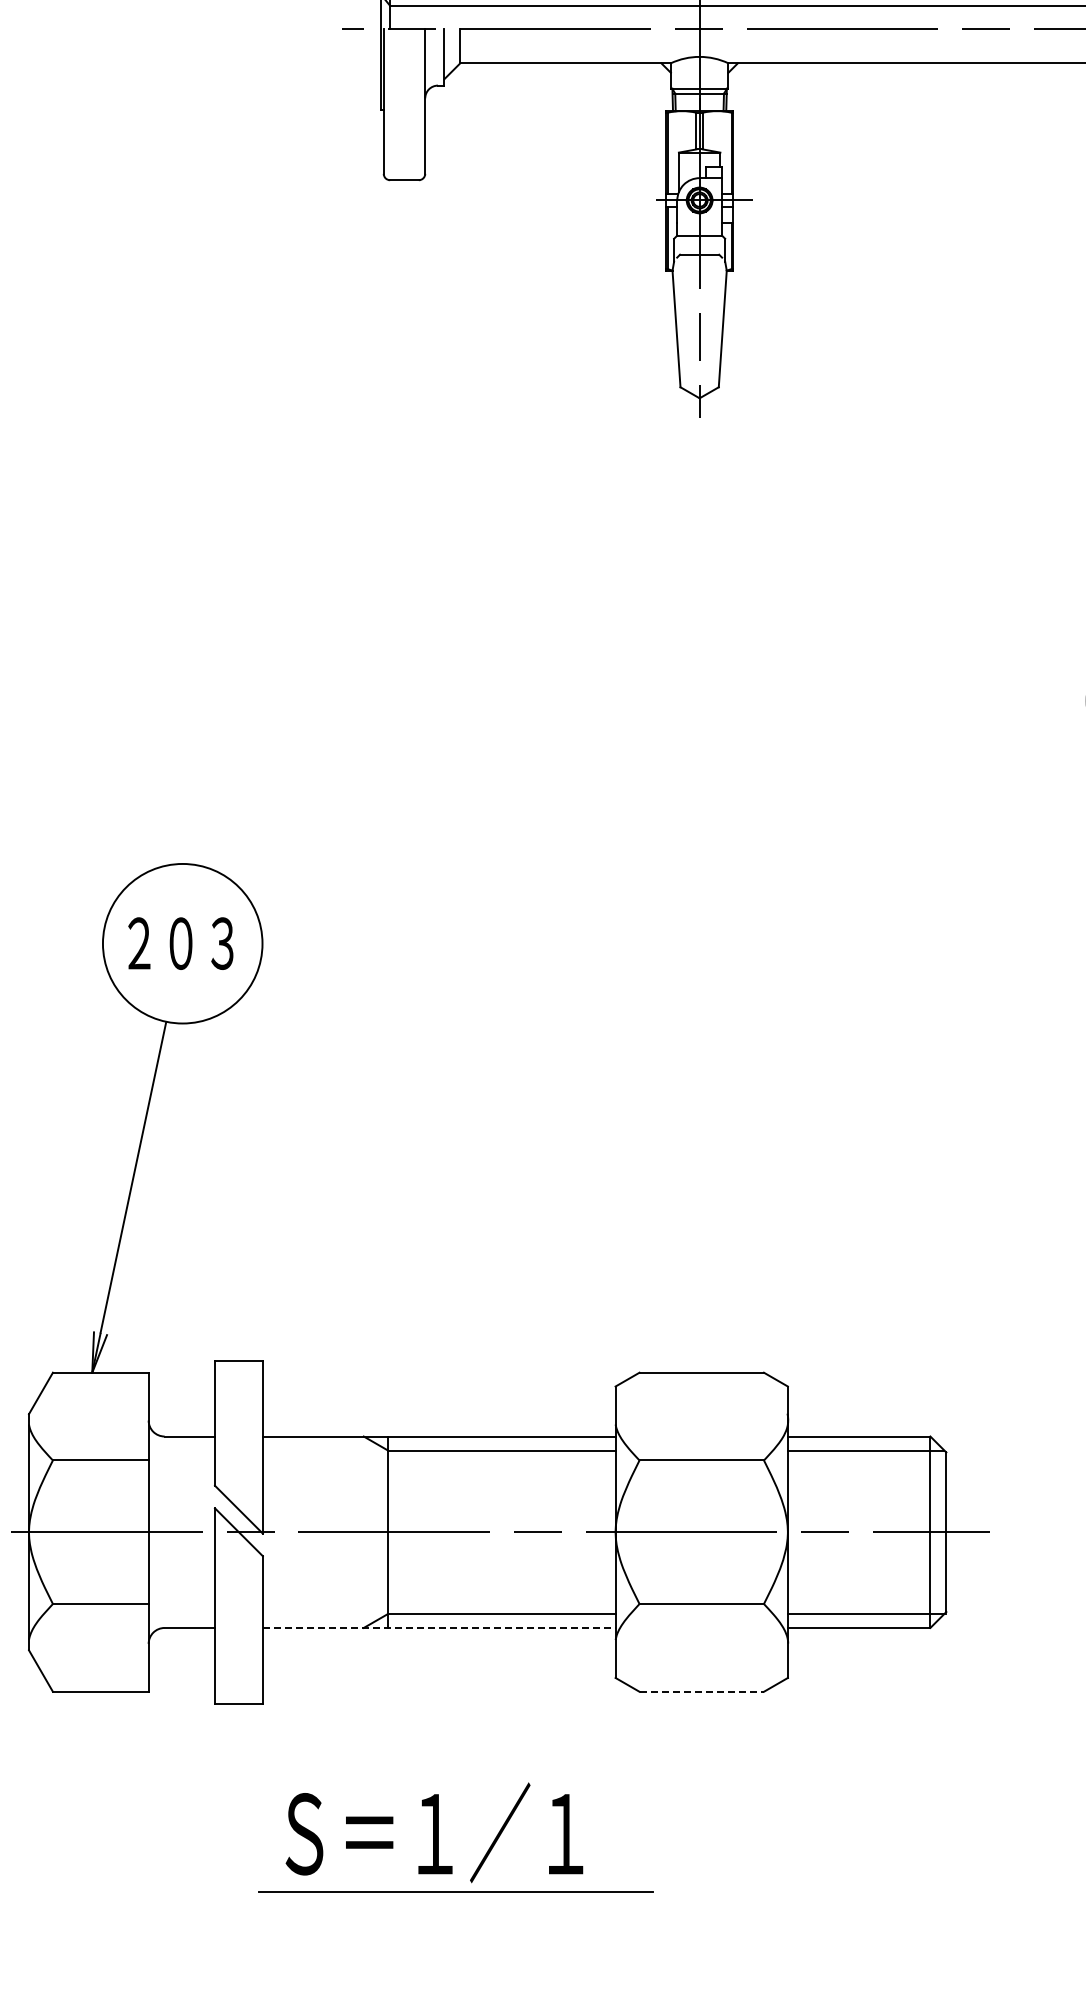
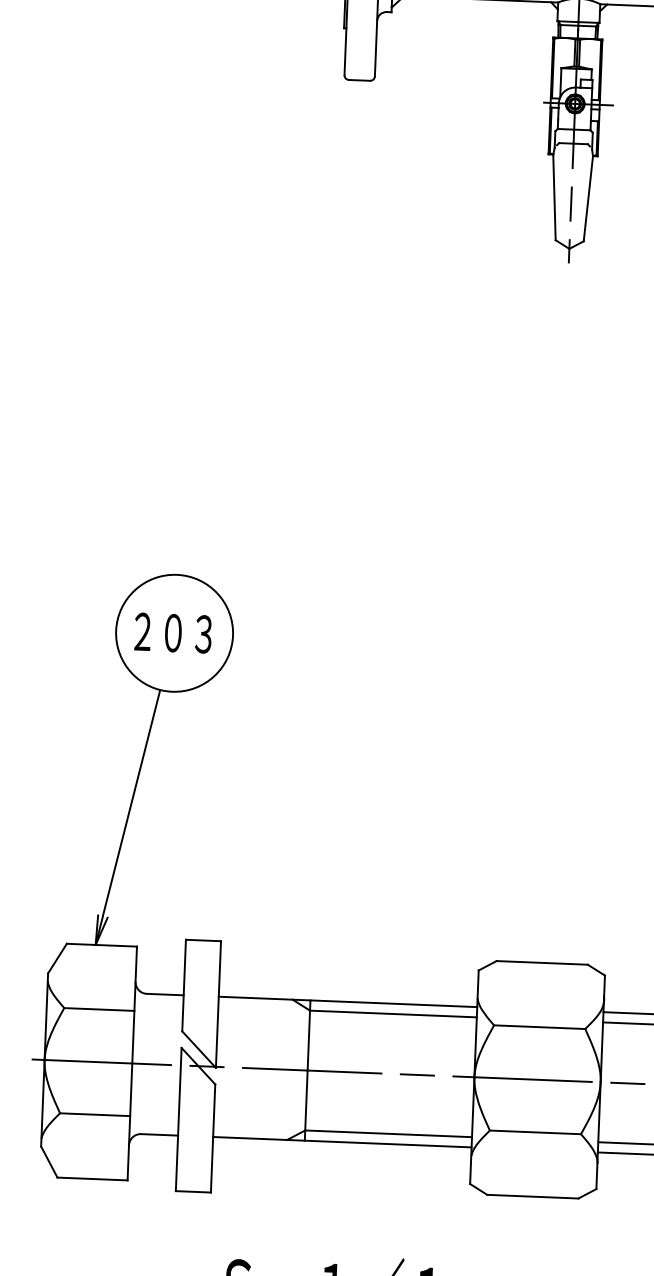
line: (439, 1627) -> (342, 1141), dashed -> solid
line: (702, 1691) -> (533, 1196), dashed -> solid

